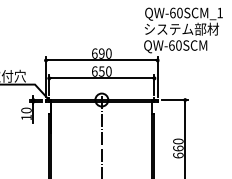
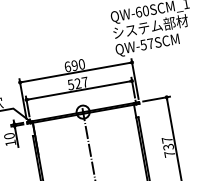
text: (174, 45) -> (146, 44), QW-60SCM -> QW-57SCM
text: (101, 71) -> (77, 83), 650 -> 527
text: (178, 148) -> (168, 147), 660 -> 737

